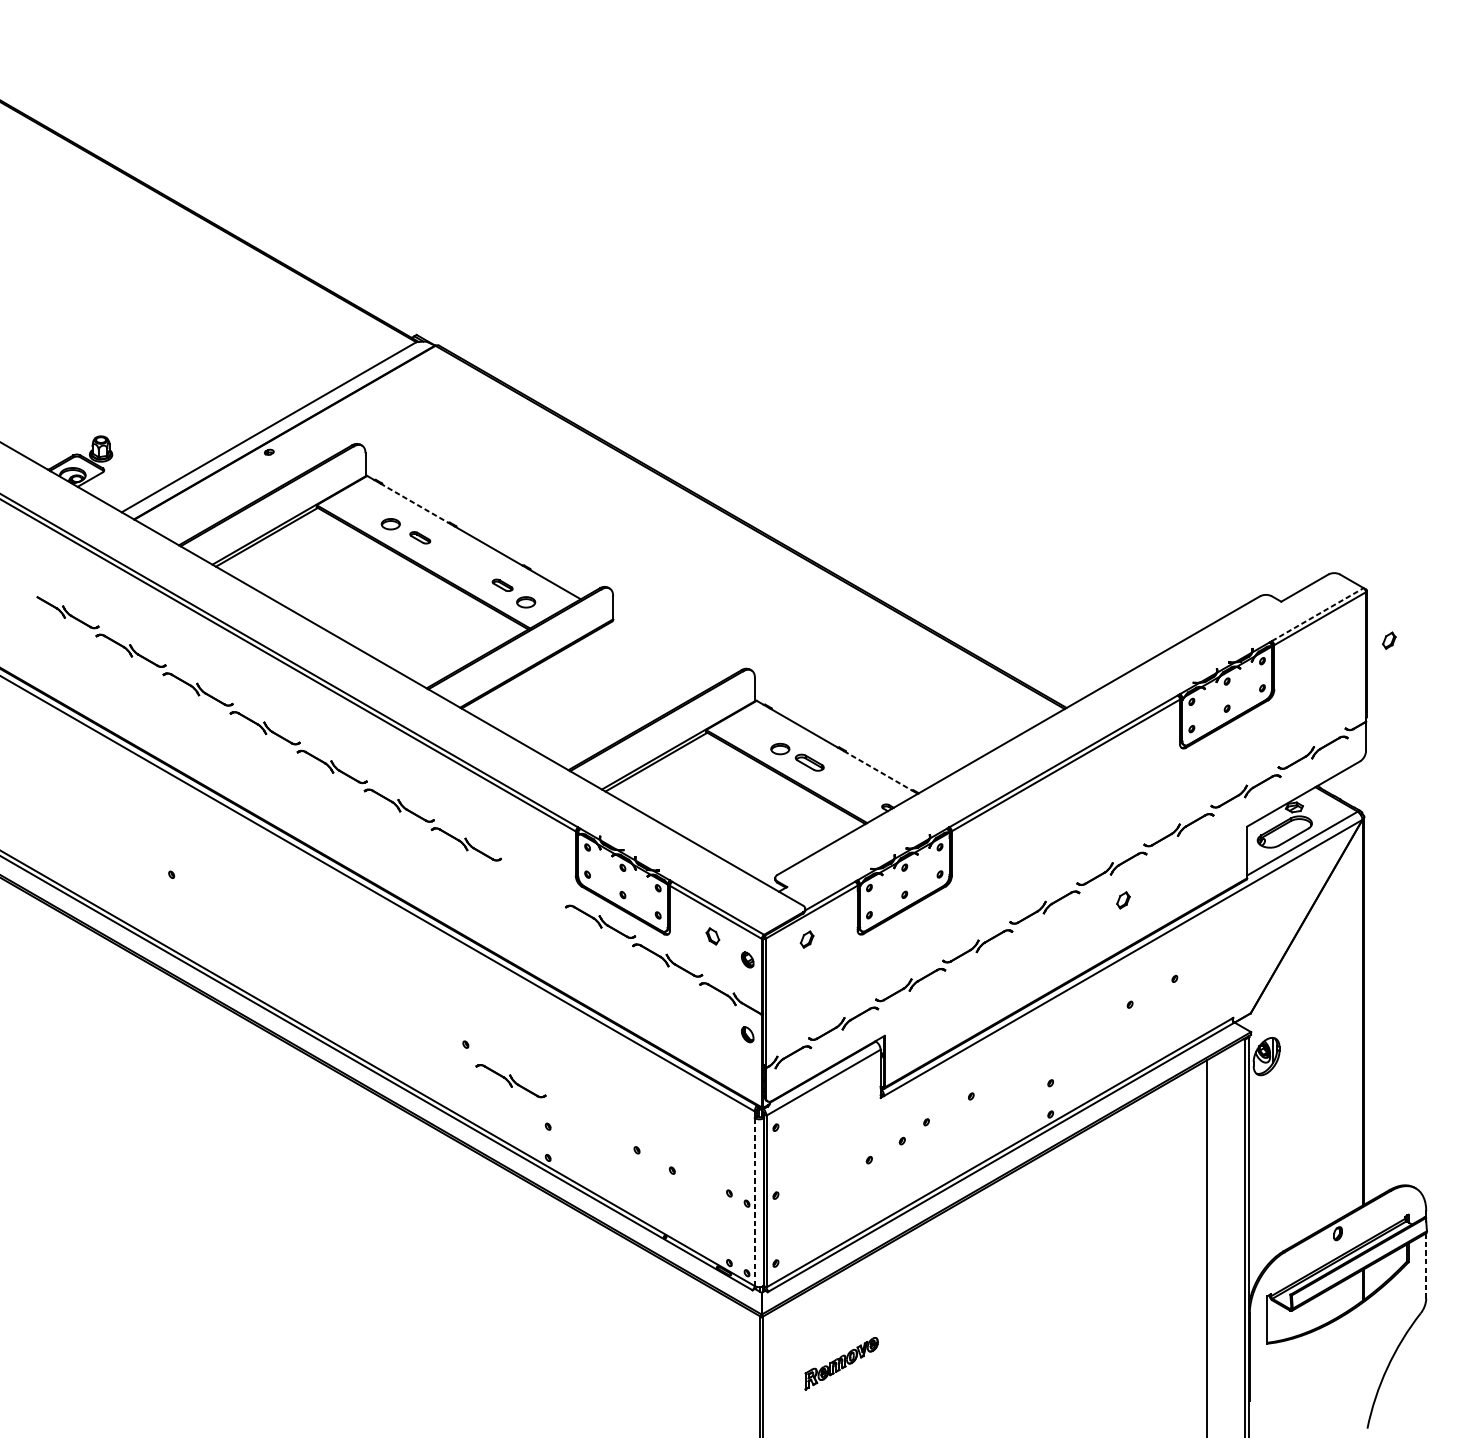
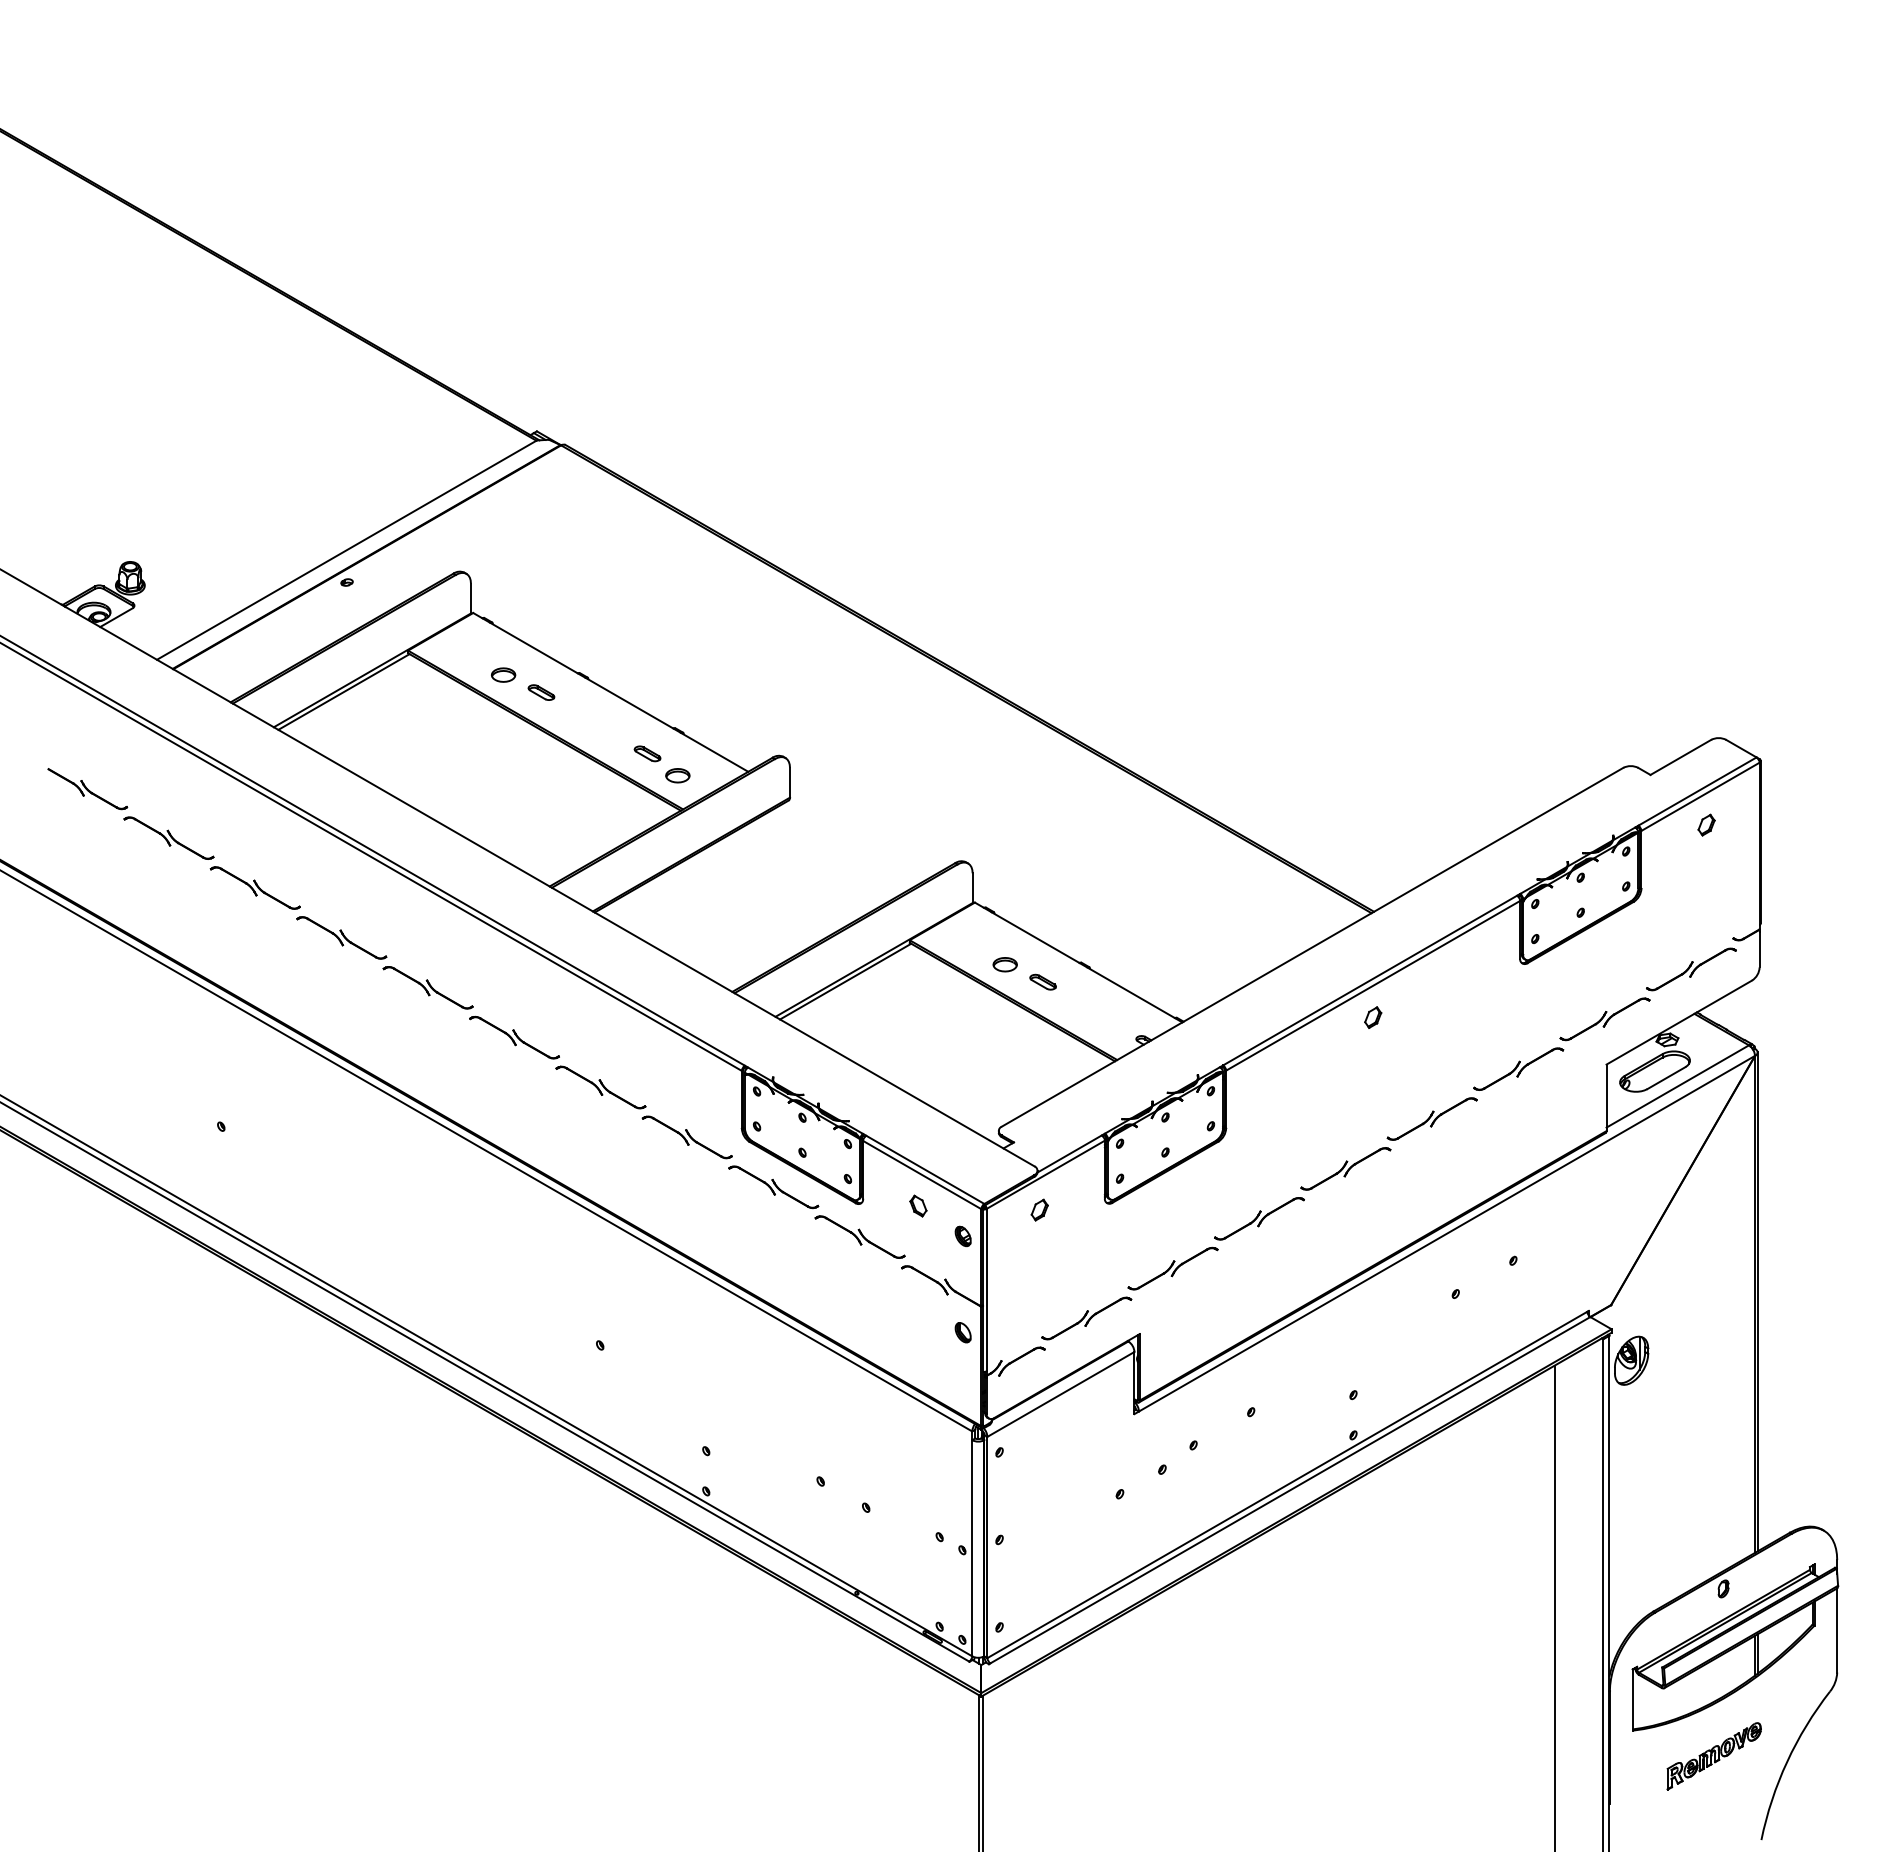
line: (414, 503) -> (533, 648), dashed -> solid
line: (1317, 614) -> (1697, 791), dashed -> solid
part: (1389, 640) -> (1706, 824), moved
part: (809, 762) -> (1042, 981), size x0.71
line: (878, 770) -> (1131, 992), dashed -> solid
part: (1123, 900) -> (1373, 1017), moved
part: (510, 1081) -> (686, 1137), moved
line: (754, 1201) -> (972, 1547), dashed -> solid
line: (1426, 1265) -> (1837, 1629), dashed -> solid
part: (841, 1363) -> (1713, 1756), moved

